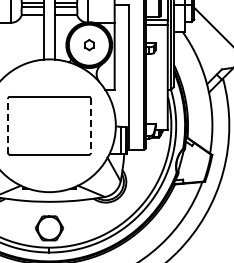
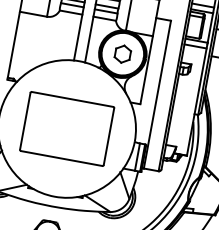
part: (89, 44) -> (123, 53), size x1.67
line: (8, 125) -> (25, 121), dashed -> solid
line: (90, 125) -> (109, 136), dashed -> solid

